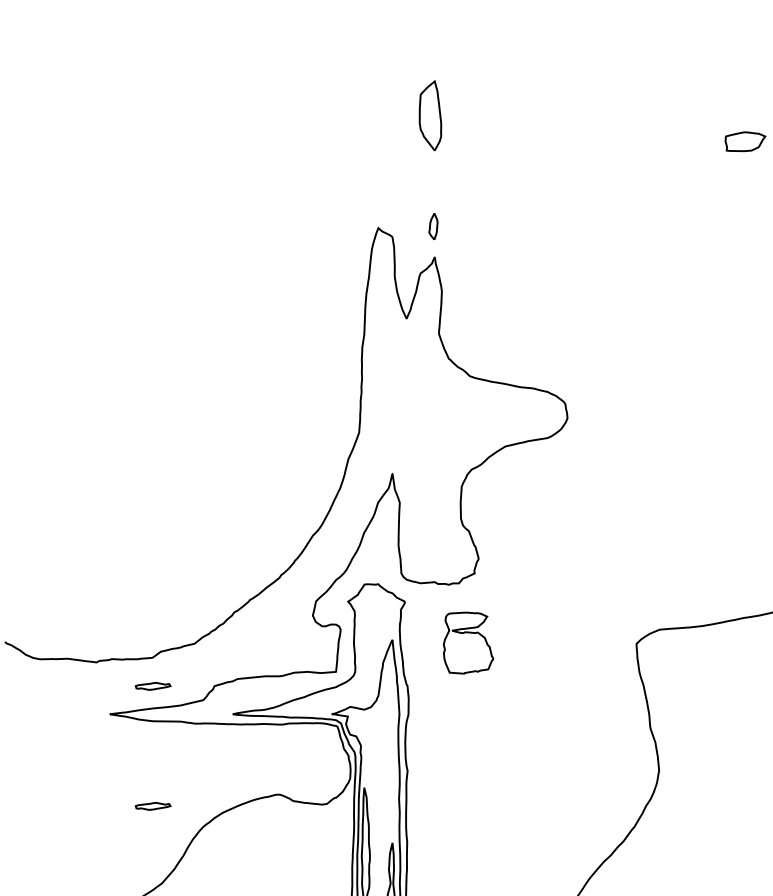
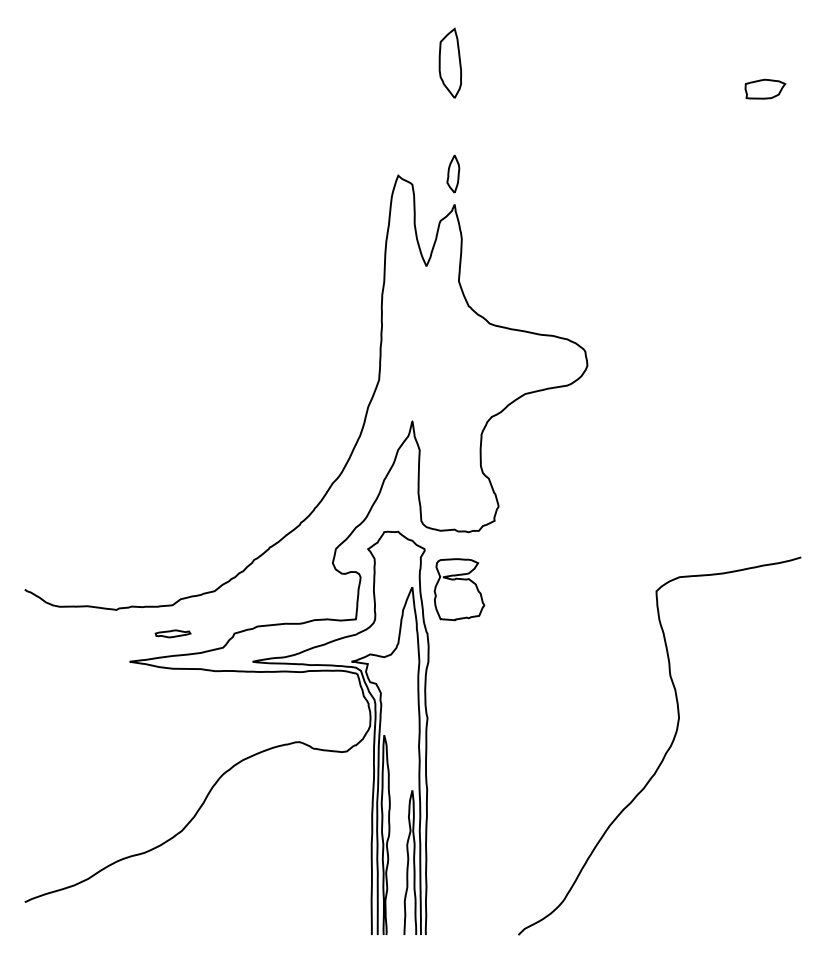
part: (433, 226) -> (453, 173), size x1.43
part: (468, 643) -> (459, 589), moved
part: (152, 806) -> (172, 753), removed

